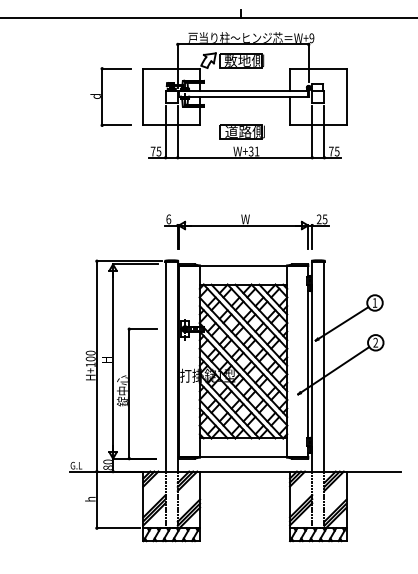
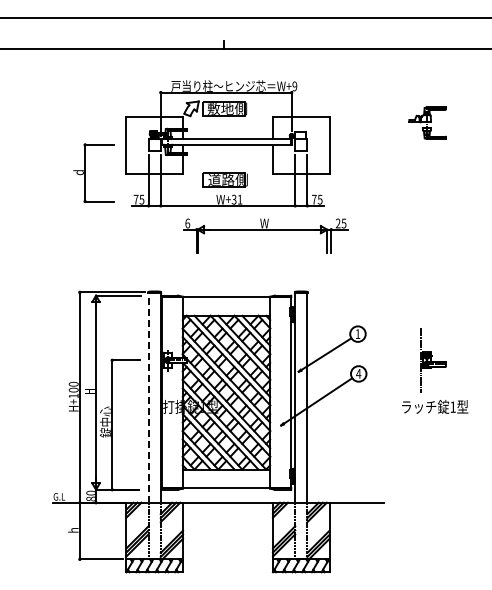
part: (244, 95) -> (227, 143), moved
part: (102, 96) -> (85, 172), moved
part: (246, 231) -> (265, 235), moved
text: (375, 342) -> (358, 373), 2 -> 4
line: (165, 366) -> (148, 397), solid -> dashed

